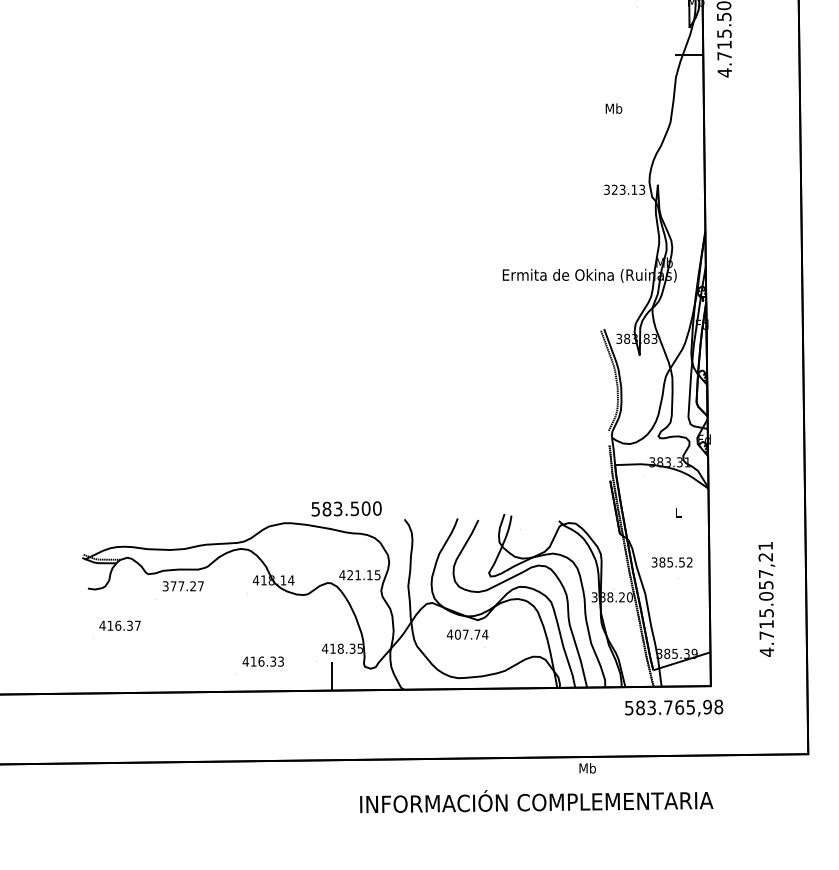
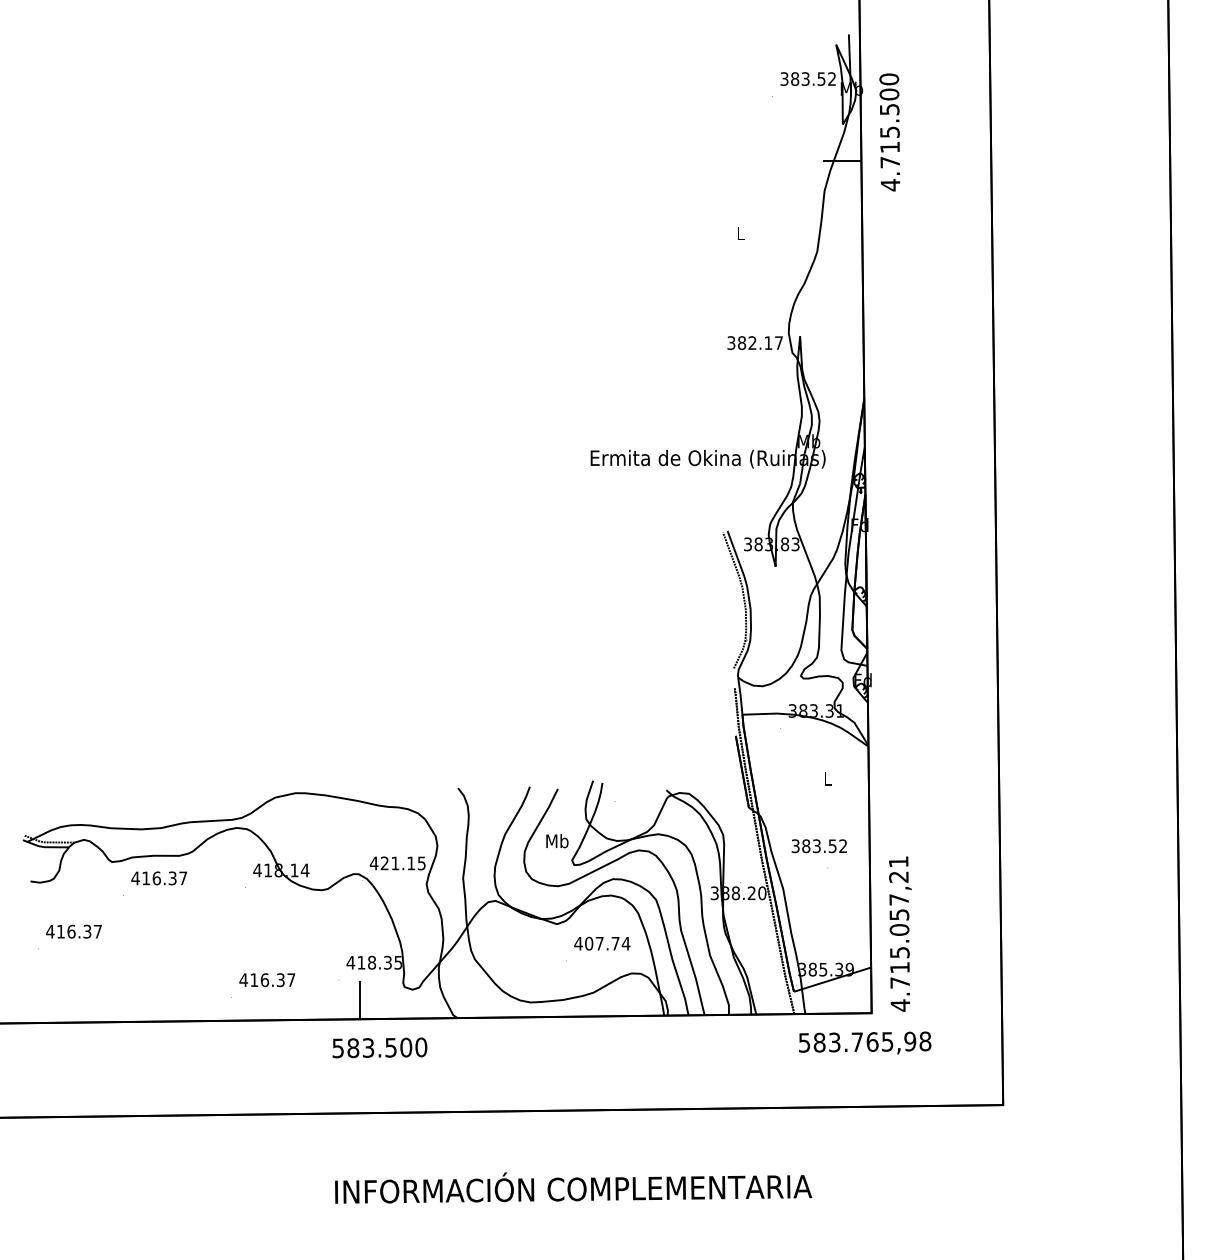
text: (613, 108) -> (740, 233), Mb -> L
text: (628, 189) -> (760, 342), 323.13 -> 382.17
text: (346, 508) -> (379, 1047), moved
text: (670, 561) -> (816, 845), 385.52 -> 383.52
text: (178, 586) -> (153, 878), 377.27 -> 416.37
text: (767, 598) -> (900, 933), moved
text: (467, 634) -> (602, 943), moved
text: (281, 661) -> (291, 980), 416.33 -> 416.37
text: (674, 707) -> (865, 1042), moved
text: (587, 768) -> (557, 841), moved
text: (536, 801) -> (573, 1187), moved

